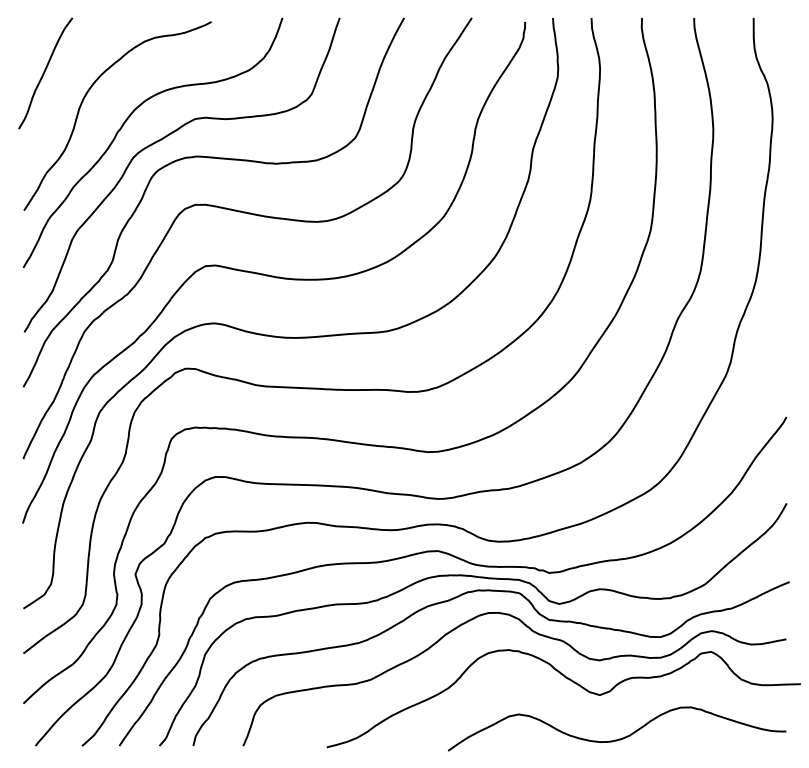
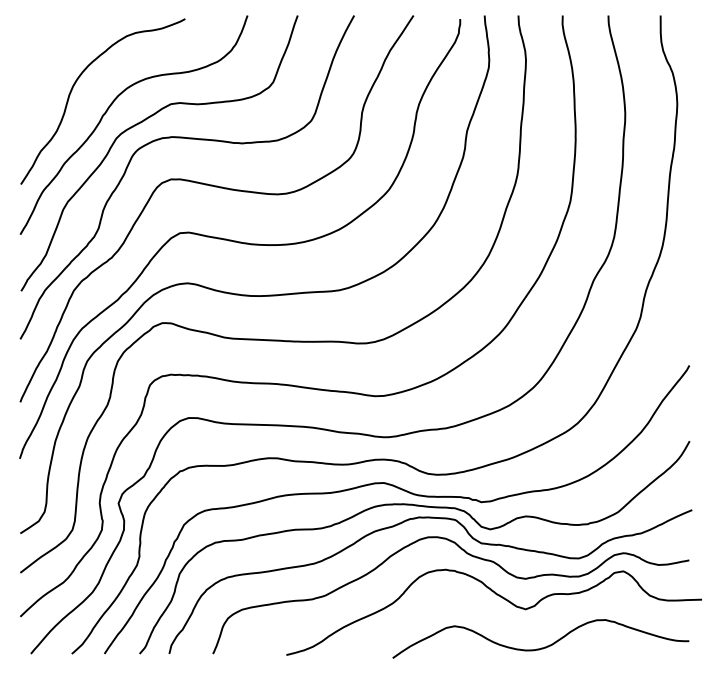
curve: (45, 73) -> (39, 64), removed

